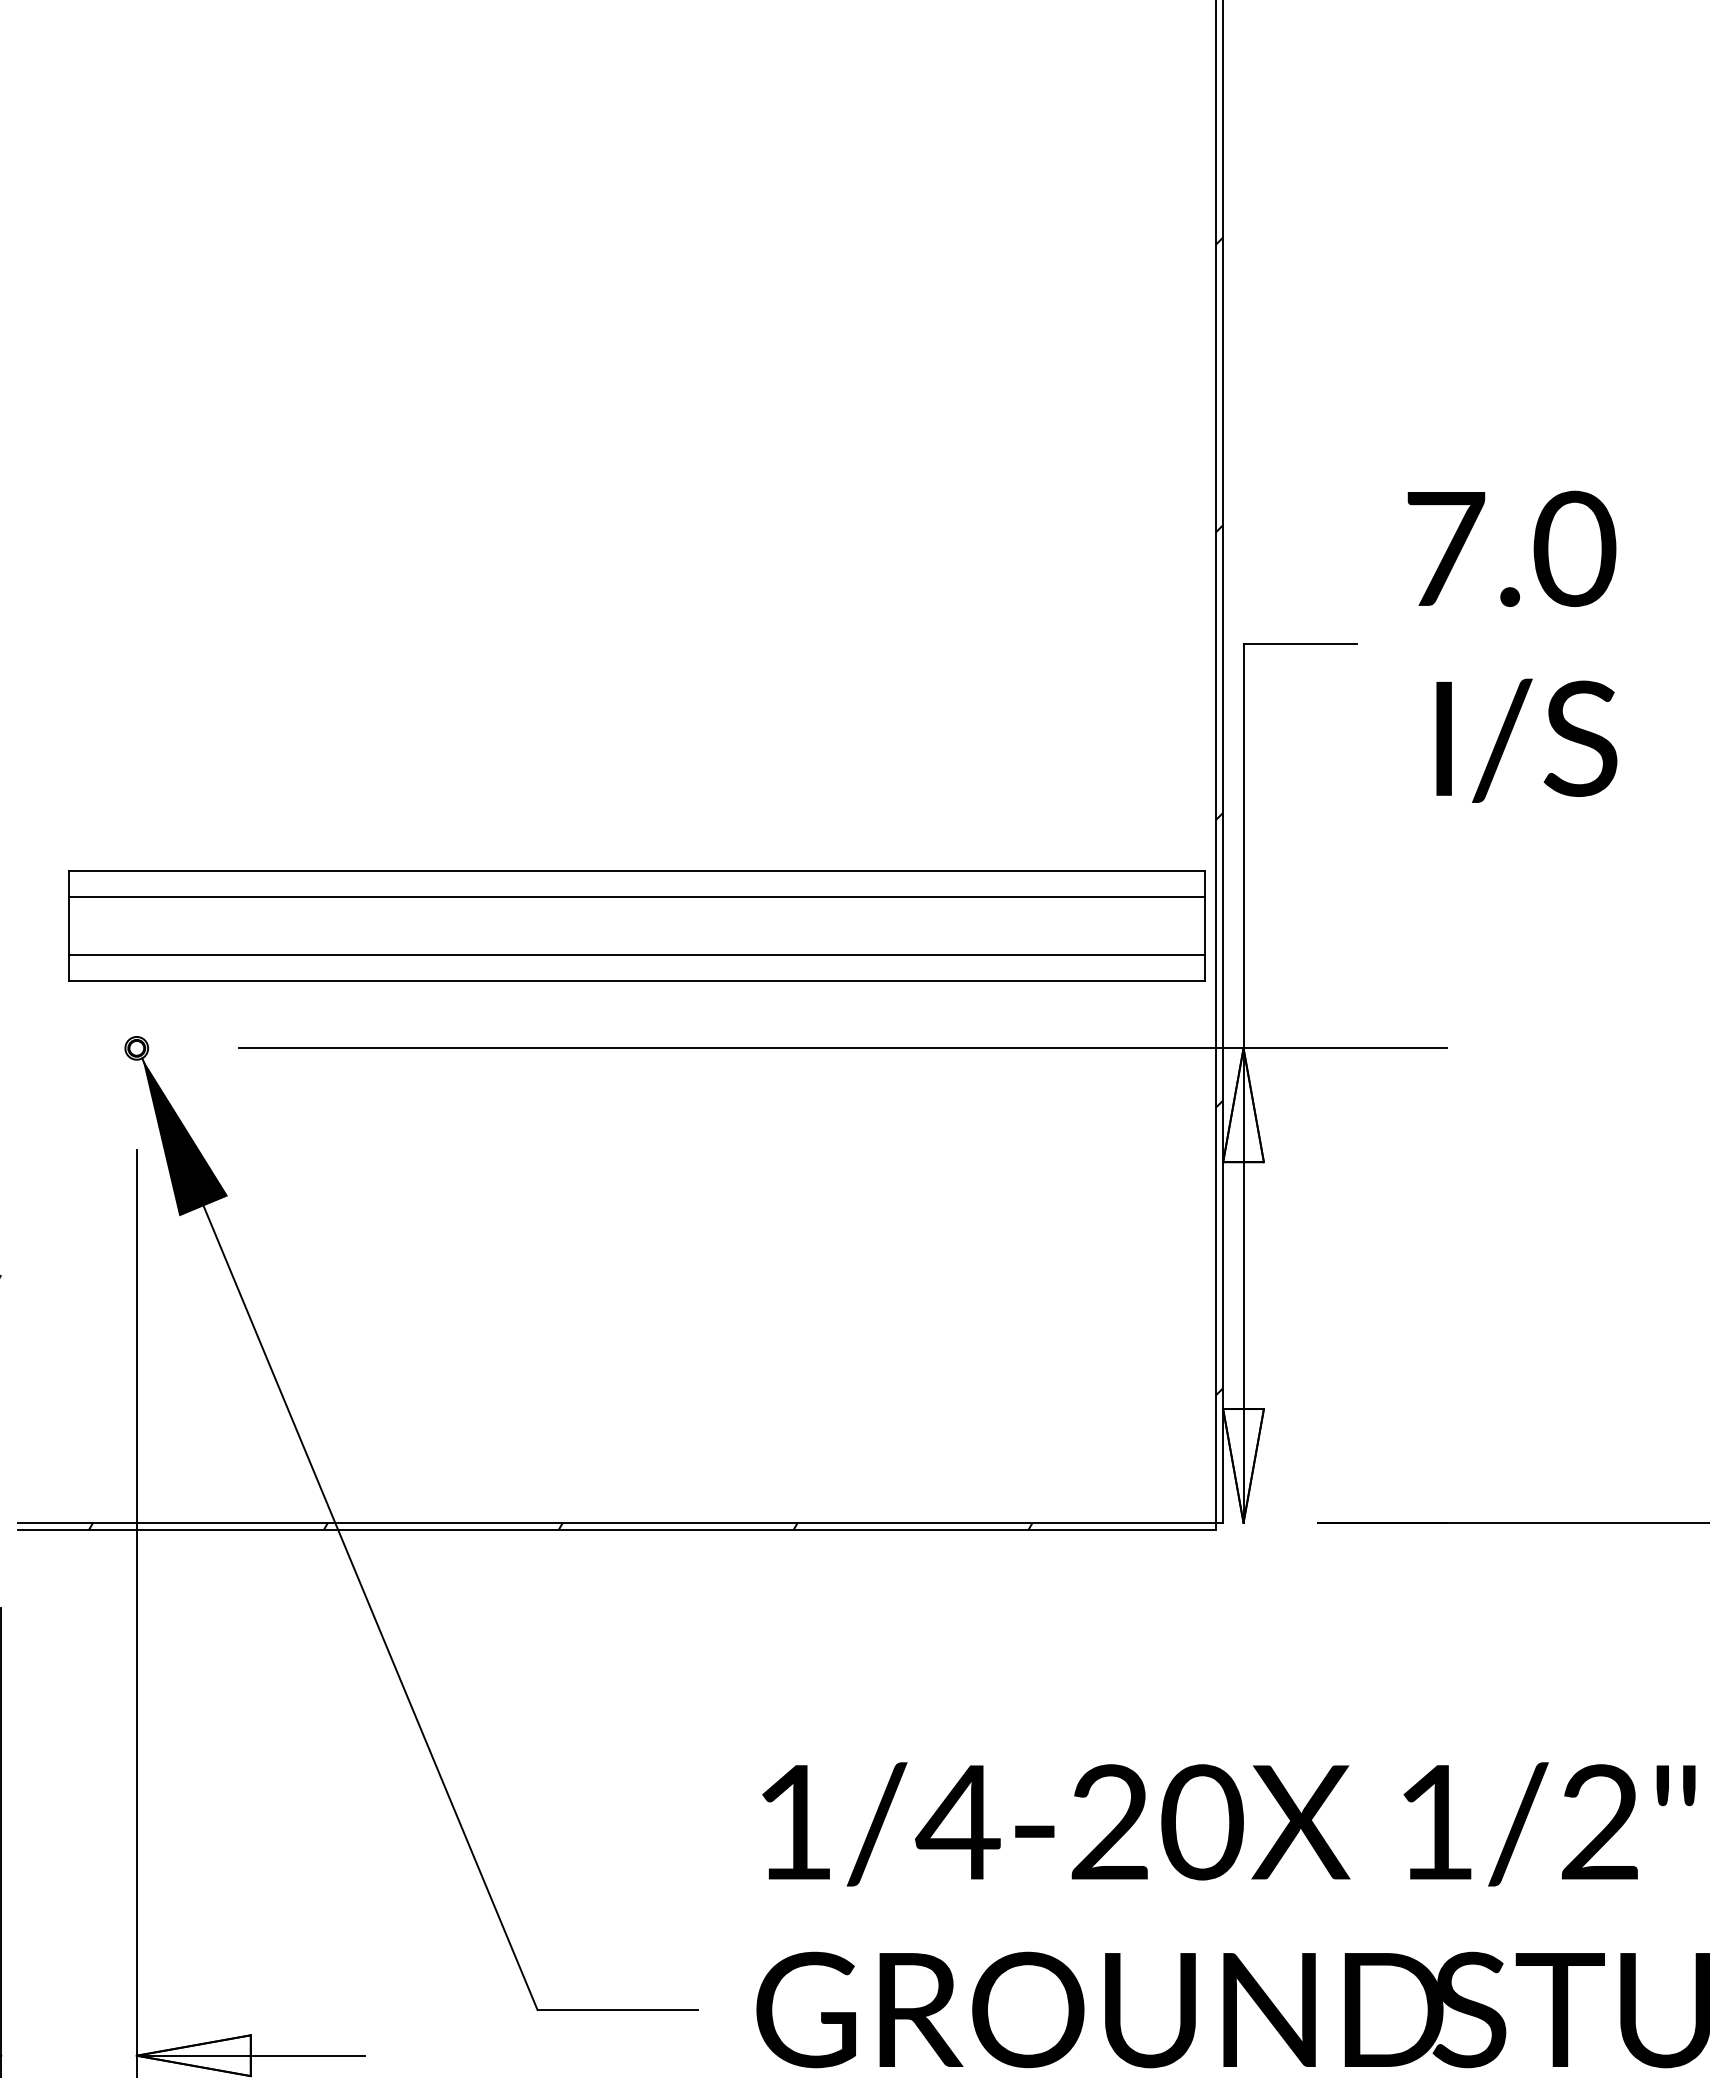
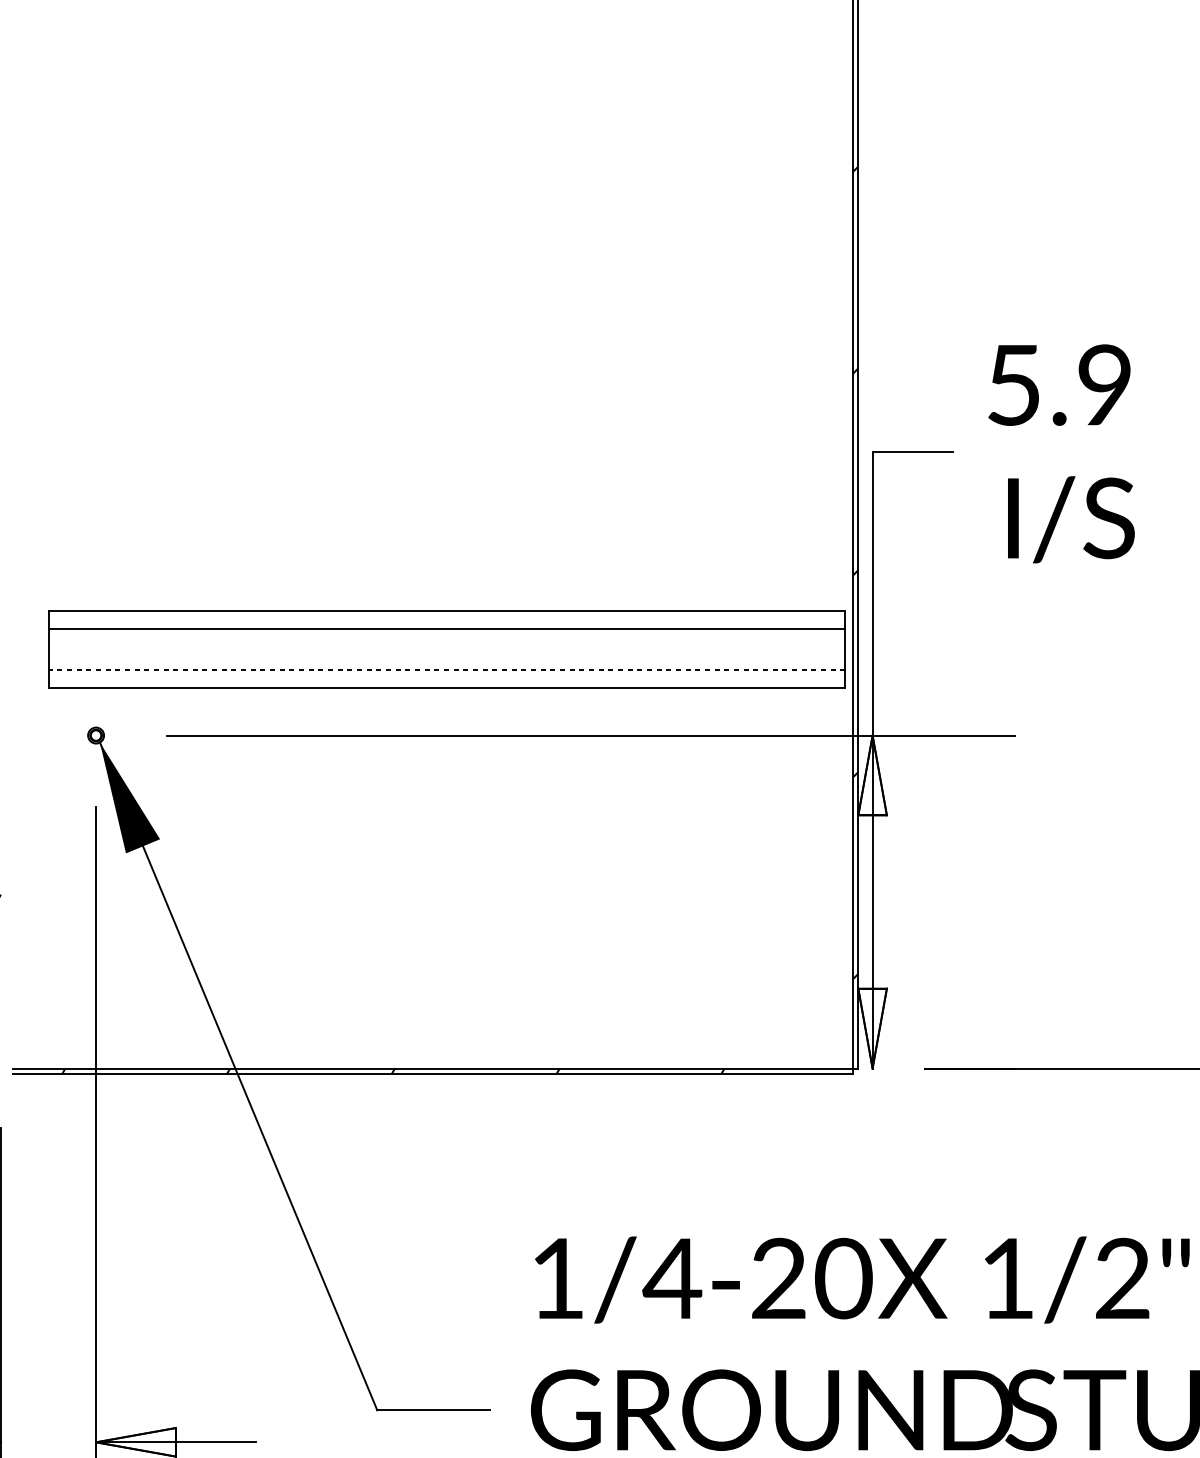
text: (1511, 549) -> (1060, 385), 7.0 -> 5.9
line: (636, 955) -> (446, 670), solid -> dashed

